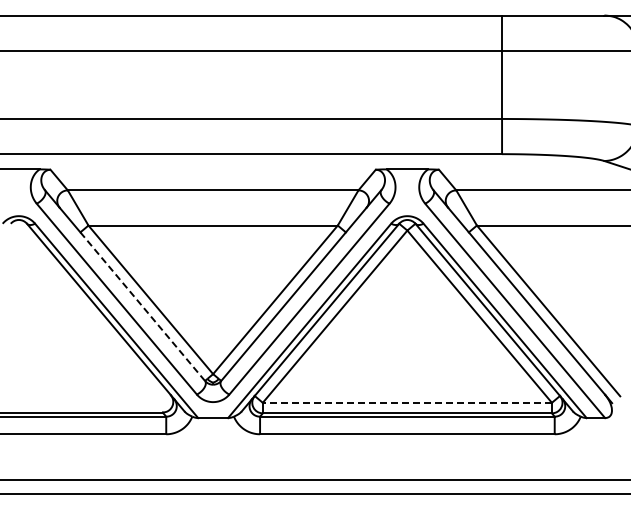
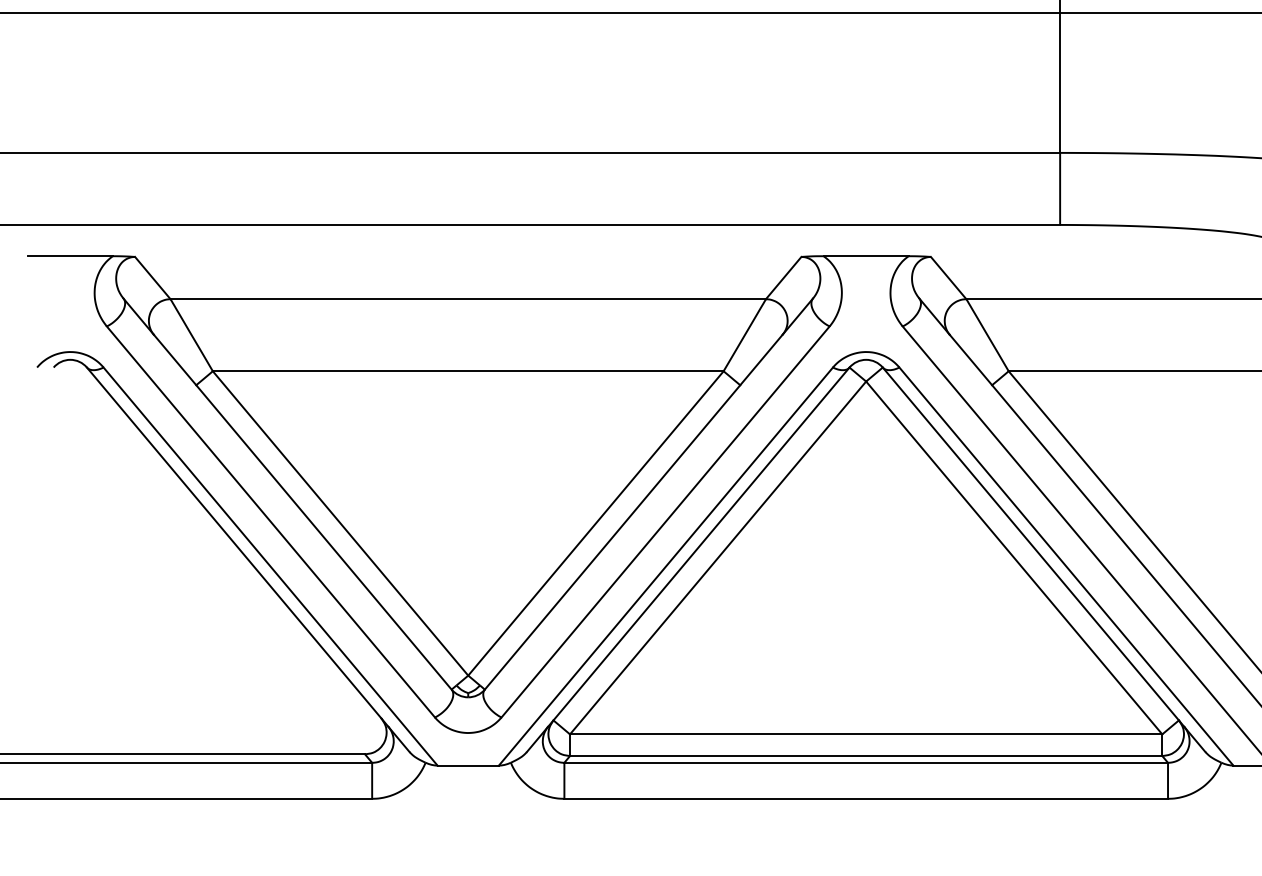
line: (142, 306) -> (323, 537), dashed -> solid
line: (407, 402) -> (866, 733), dashed -> solid

